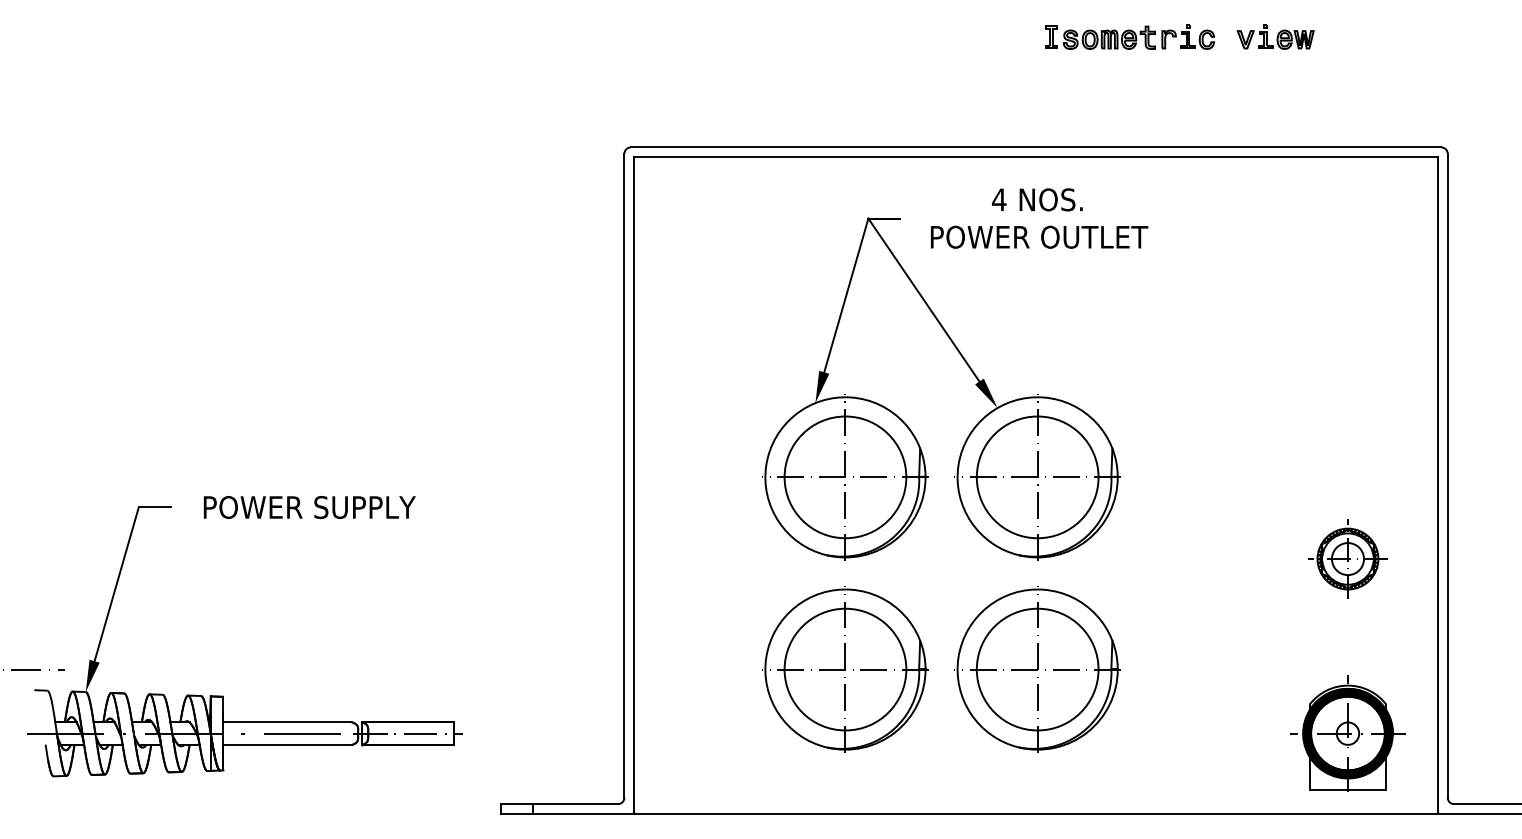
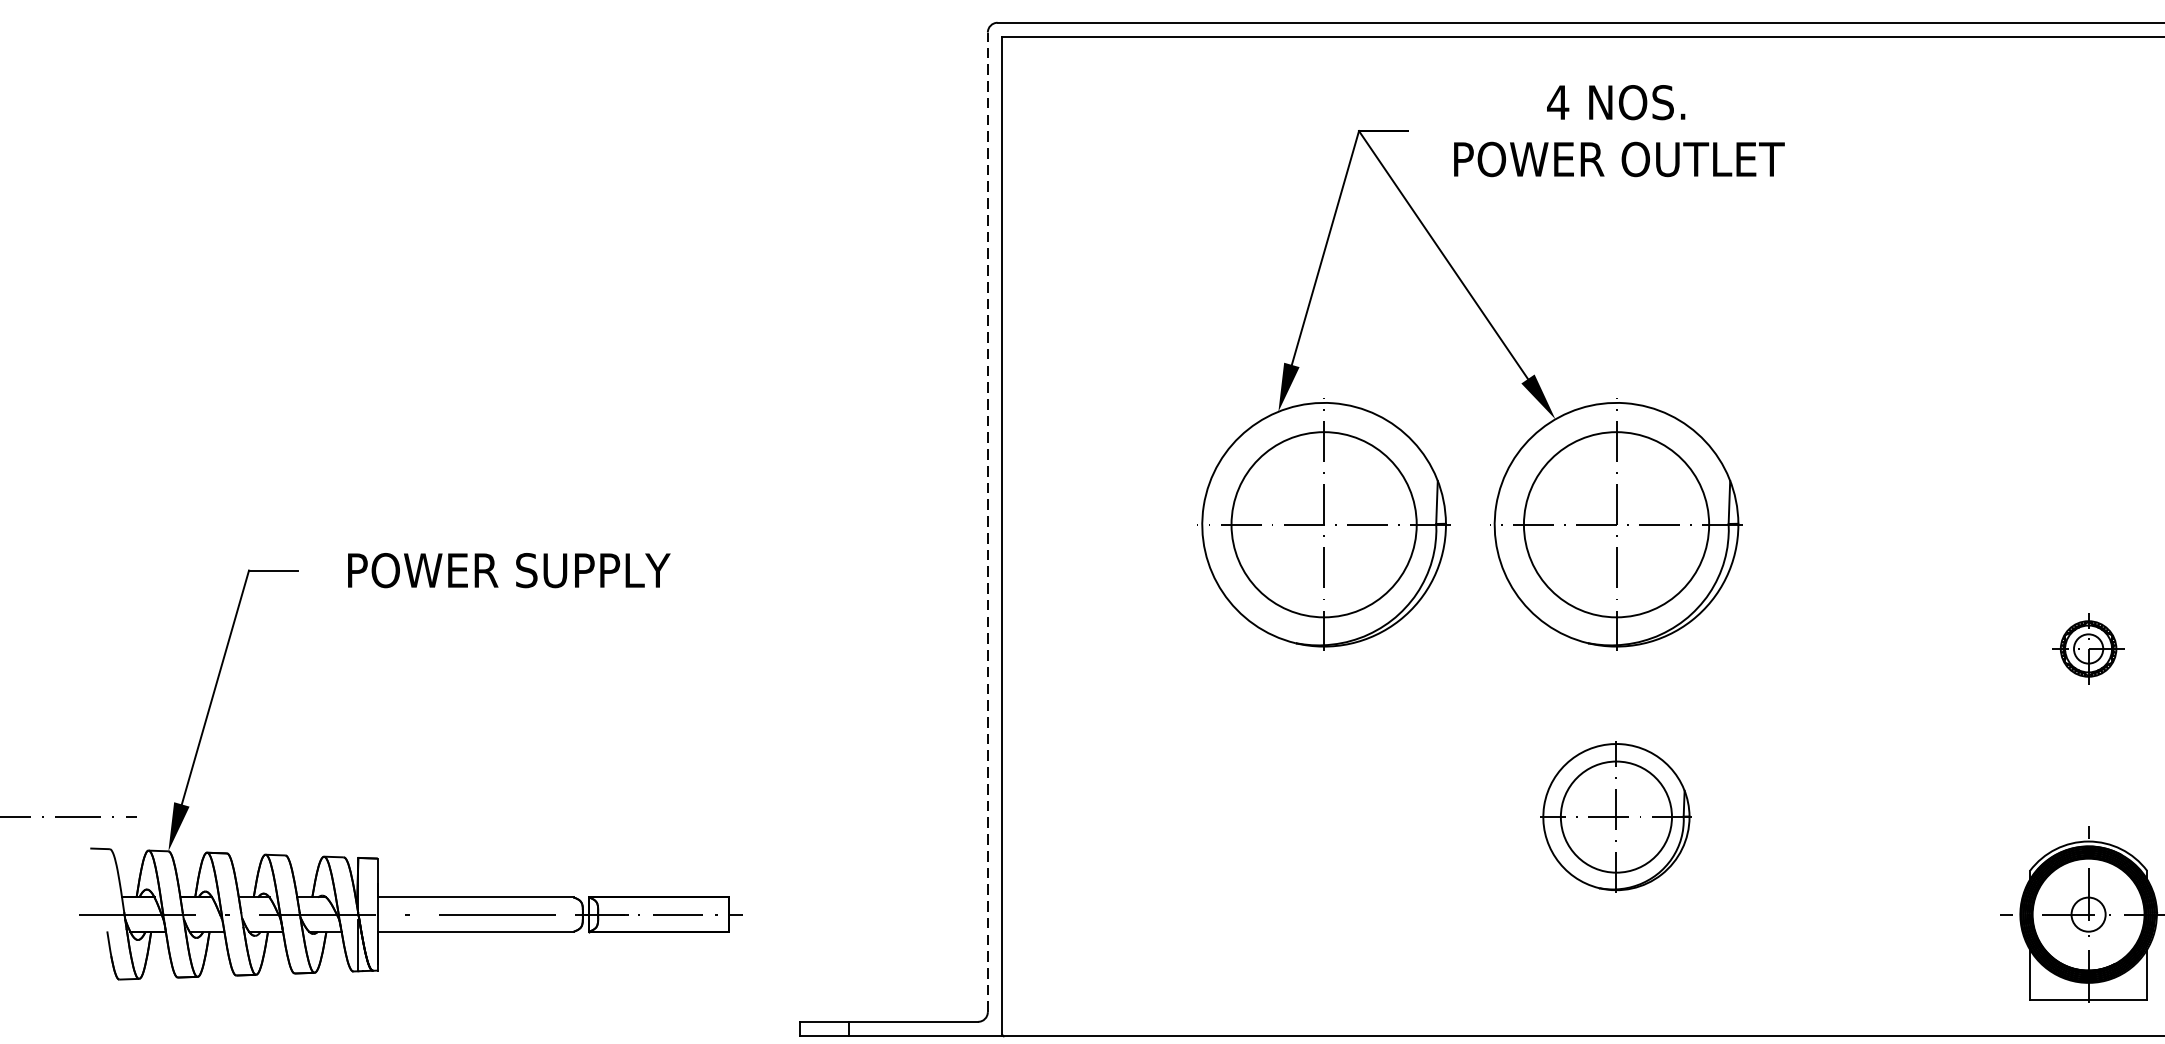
line: (624, 475) -> (987, 521), solid -> dashed
part: (1347, 558) -> (2087, 648), size x0.6
part: (845, 669) -> (1324, 817), removed
part: (1037, 669) -> (1616, 817), size x0.6

